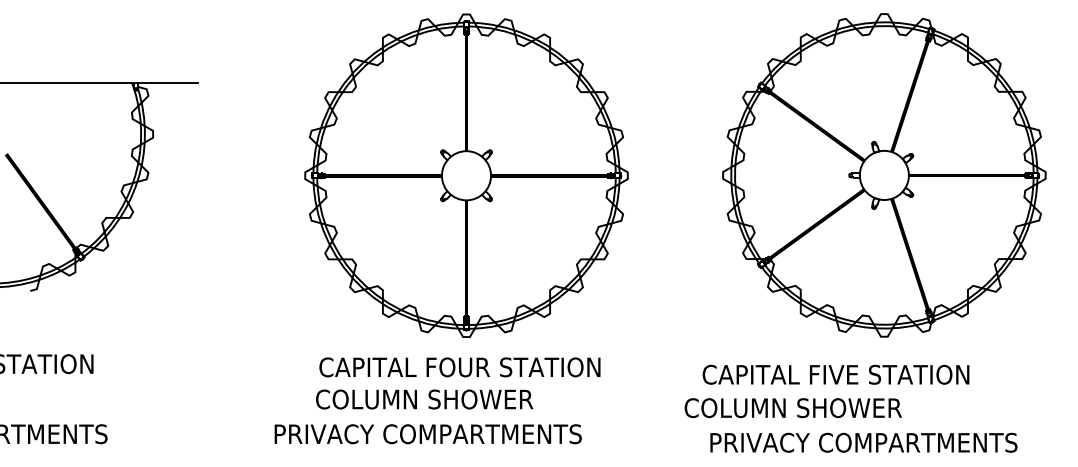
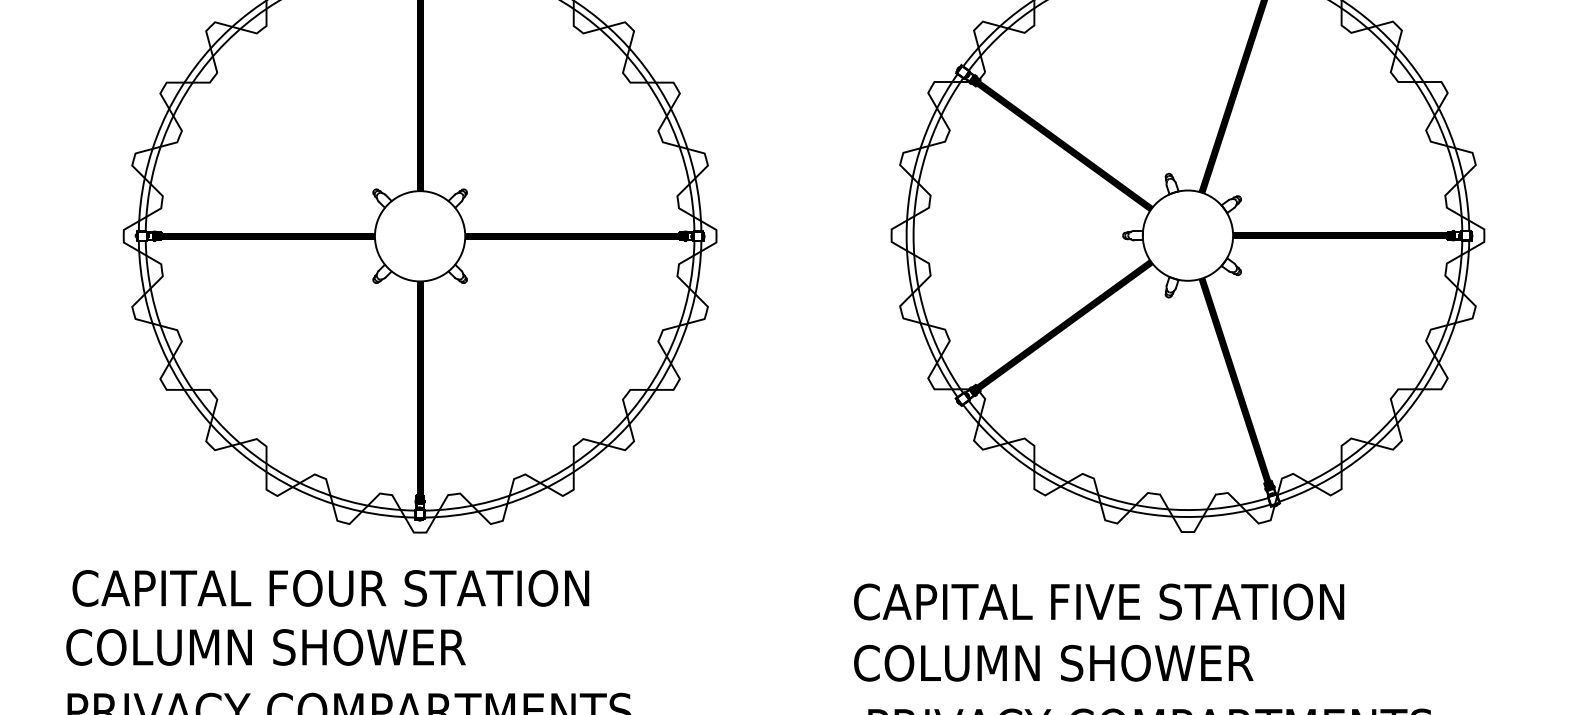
text: (459, 367) -> (330, 588), moved
text: (424, 399) -> (265, 647), moved
text: (792, 408) -> (1052, 663), moved

